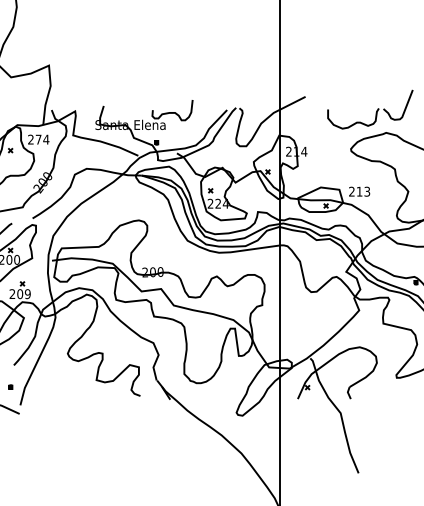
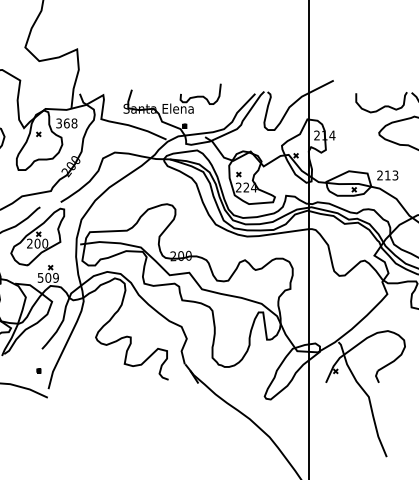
text: (38, 139) -> (66, 123), 274 -> 368
text: (12, 294) -> (40, 278), 209 -> 509

